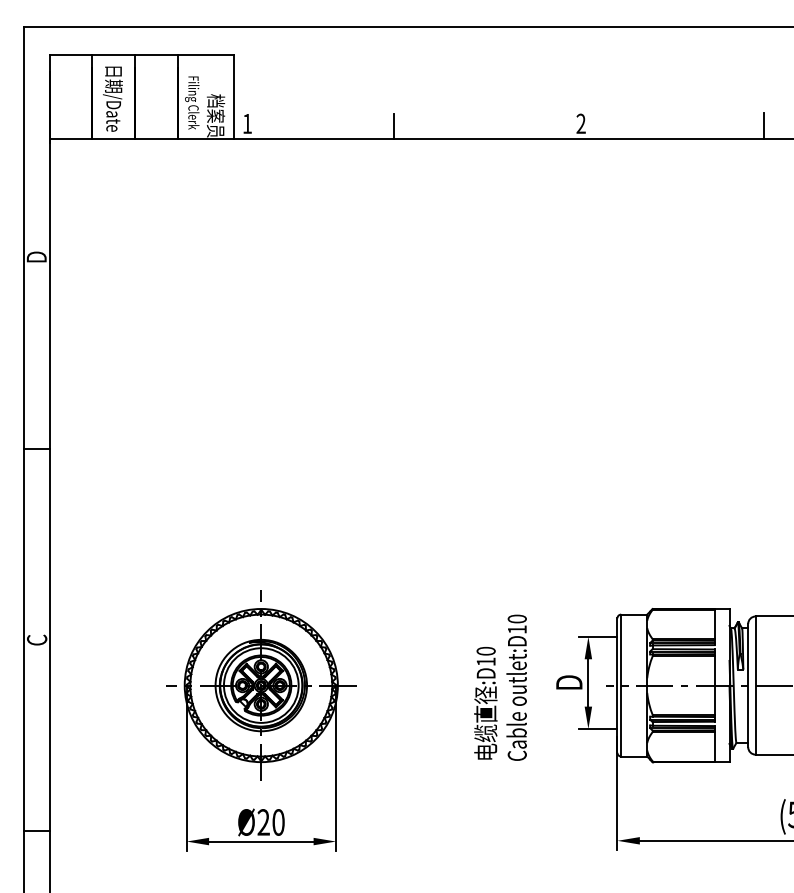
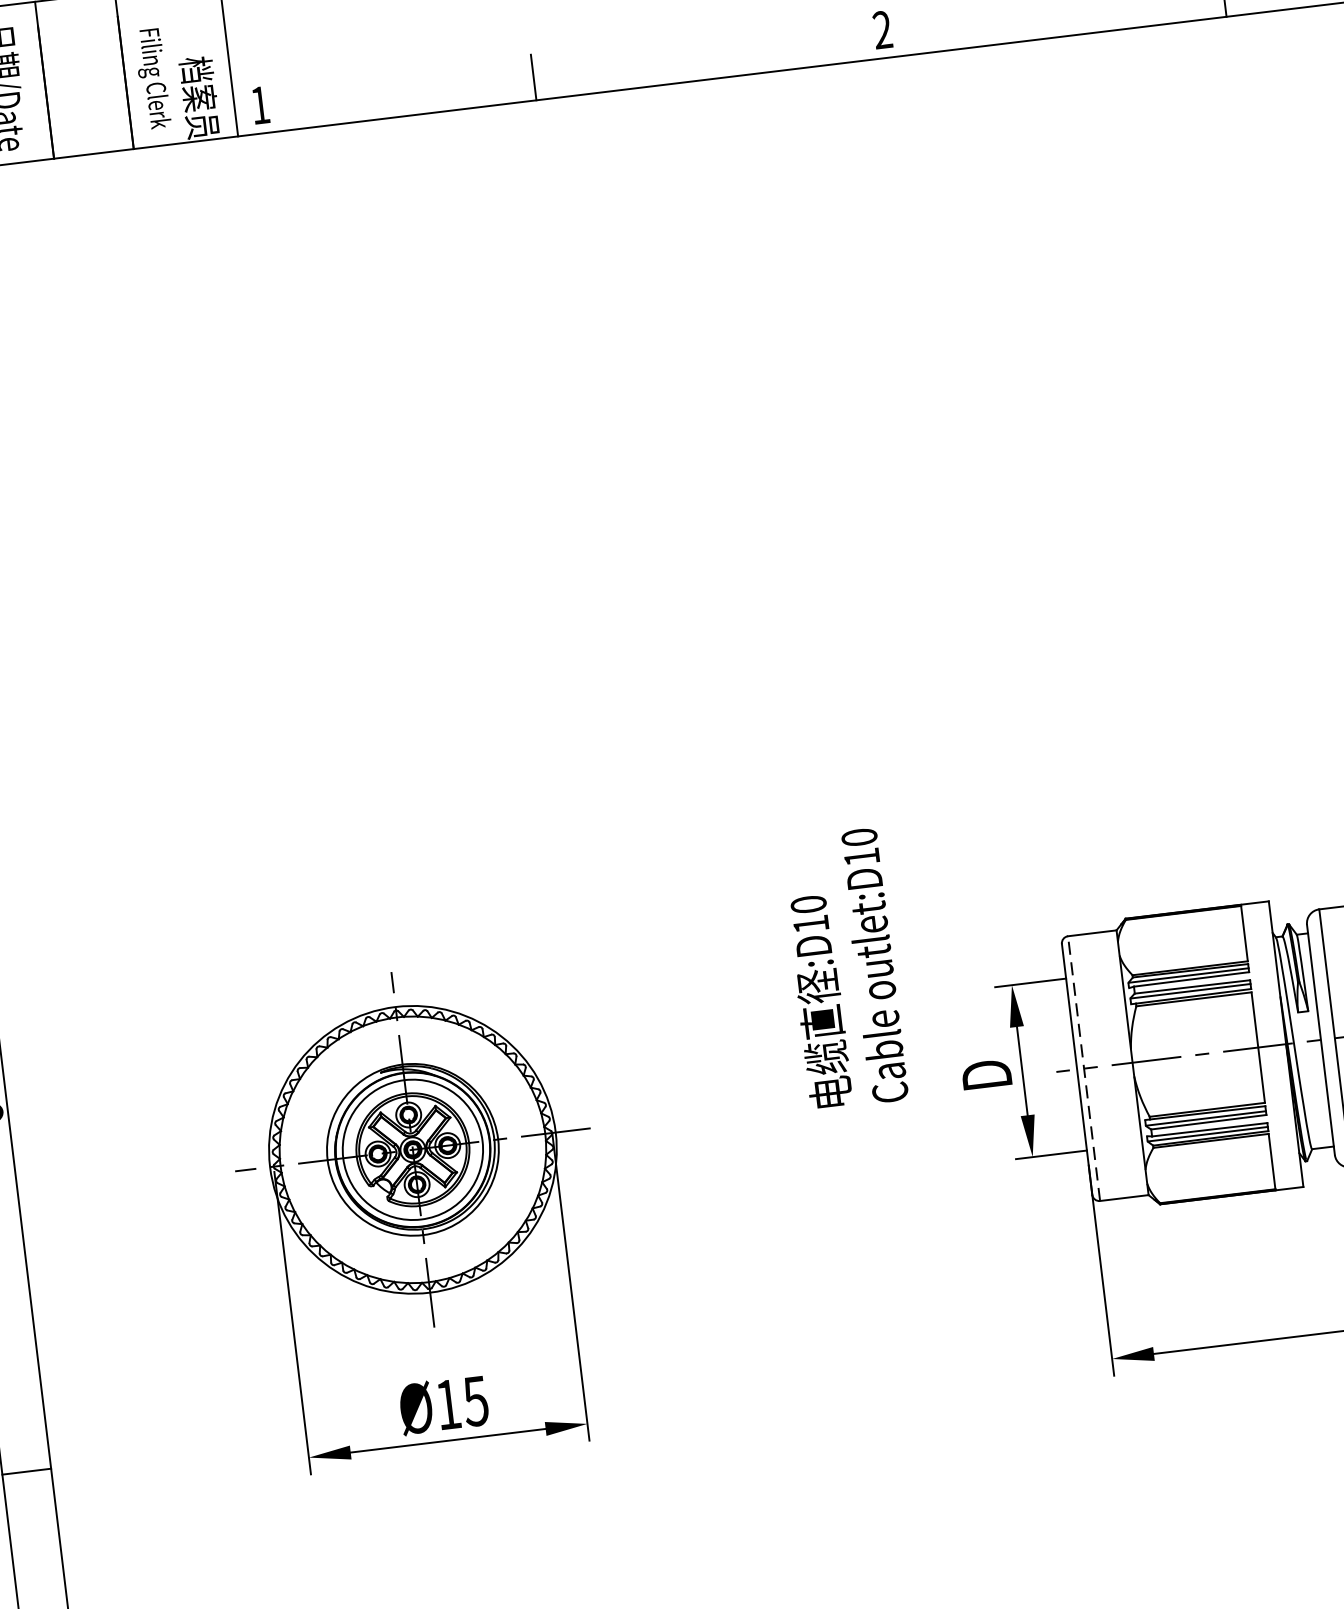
line: (621, 685) -> (1084, 1068), solid -> dashed
text: (500, 687) -> (843, 968), moved
text: (270, 822) -> (460, 1403), Ø20 -> Ø15

